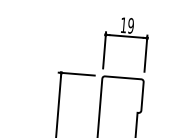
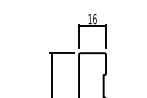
text: (130, 26) -> (94, 19), 19 -> 16

